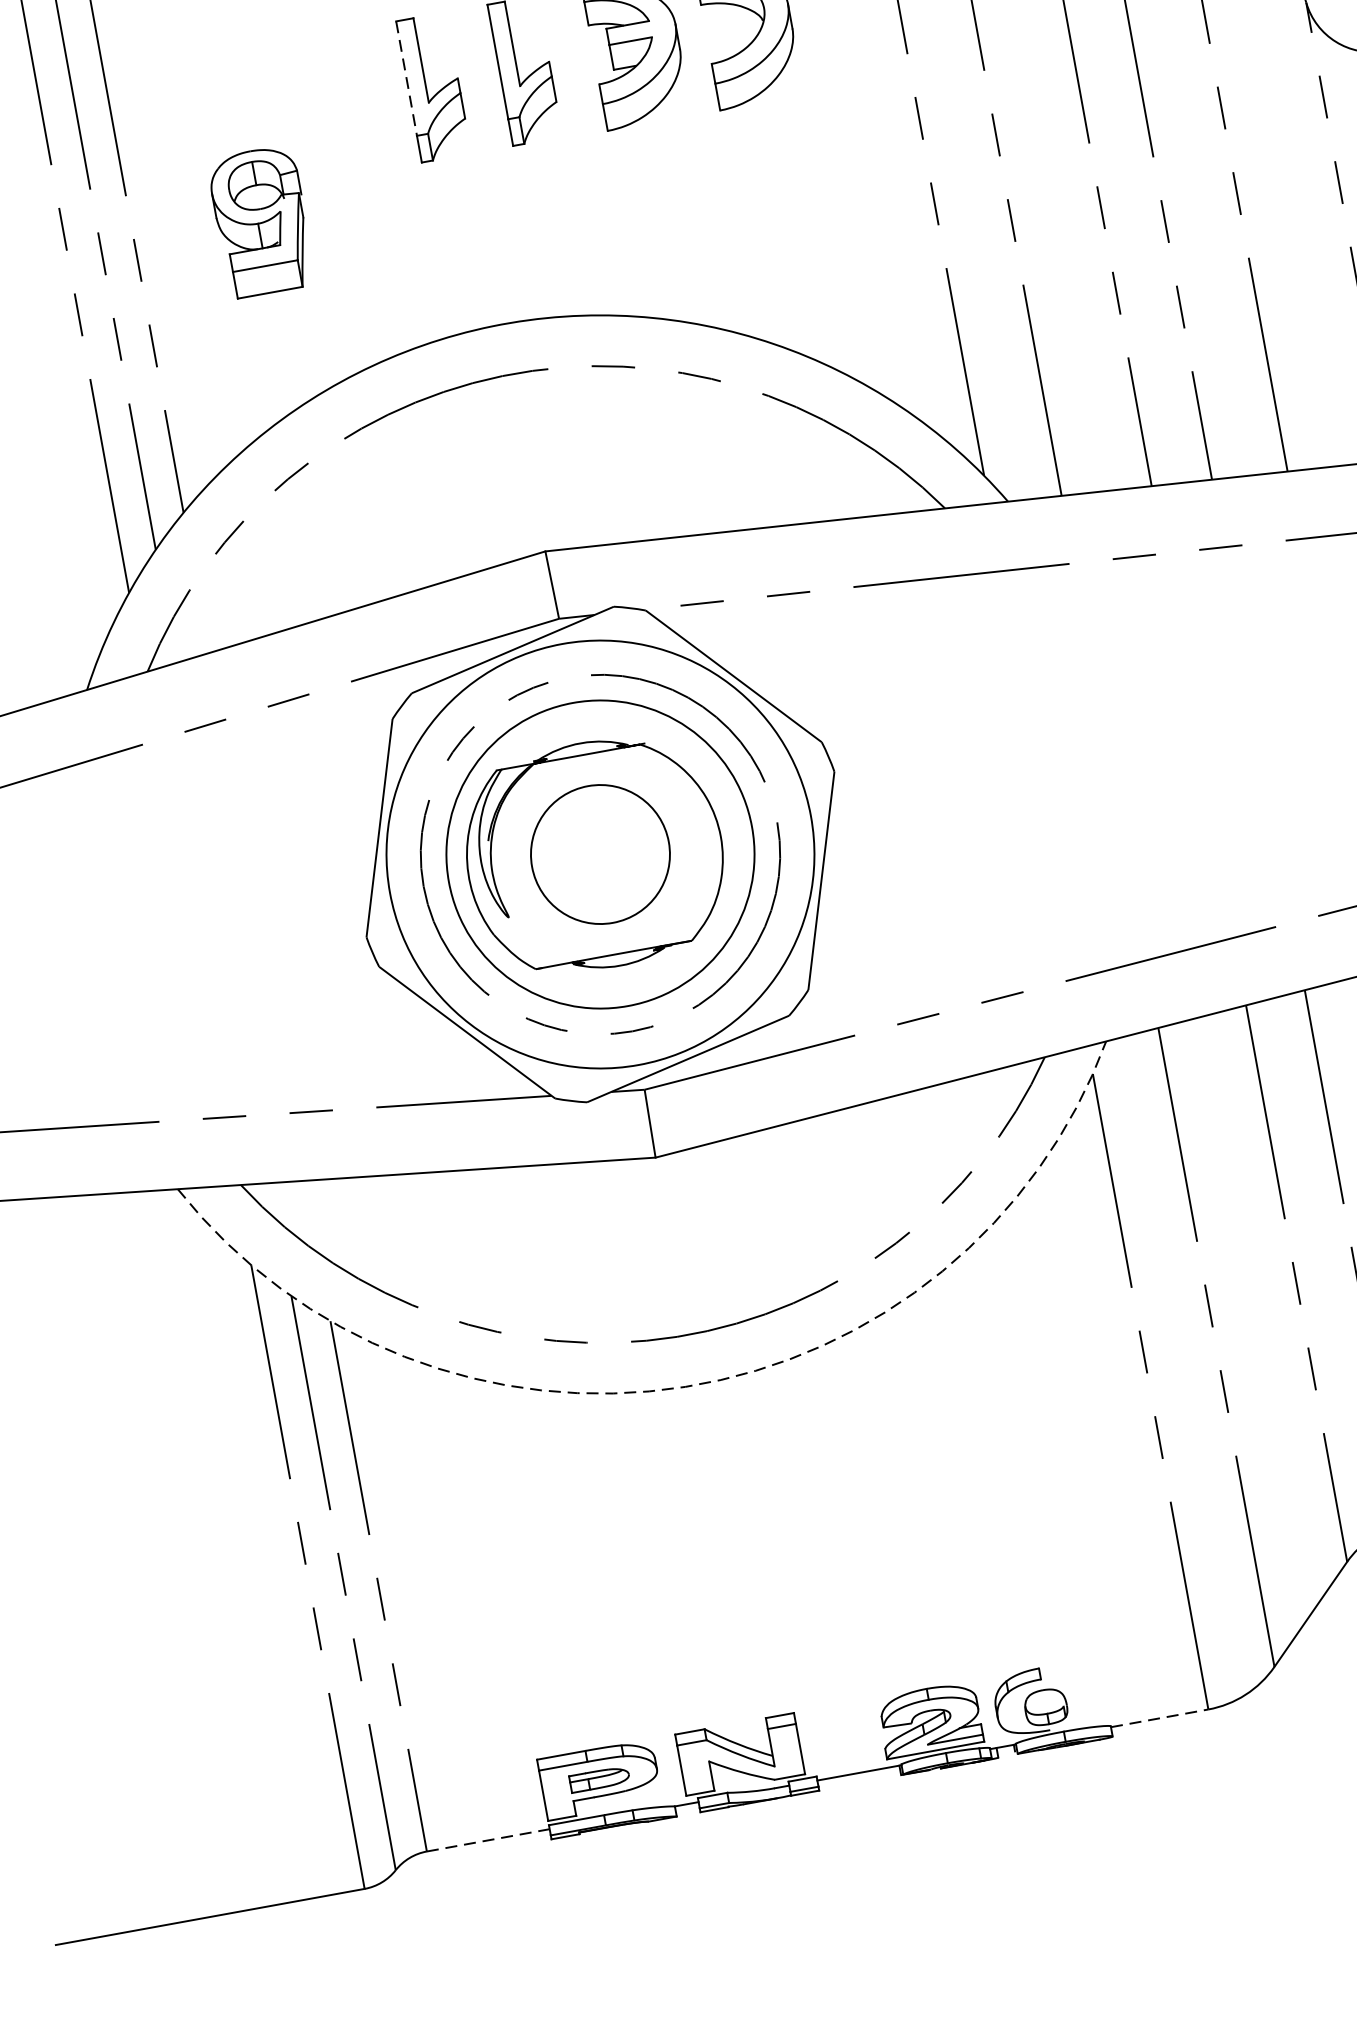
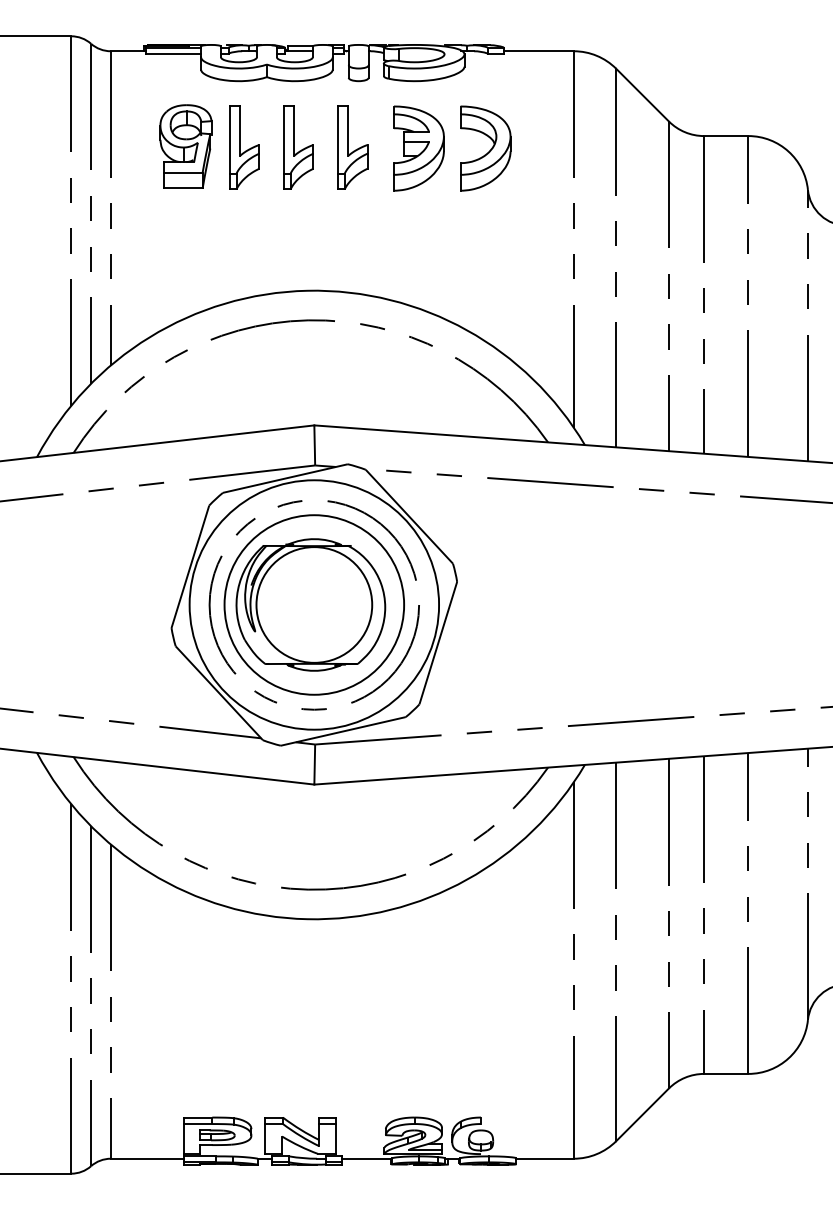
line: (407, 78) -> (284, 139), dashed -> solid
part: (342, 103) -> (244, 147), added
part: (260, 221) -> (185, 146), moved
circle: (600, 853) -> (314, 604), size x1.43
arc: (685, 1387) -> (307, 919), dashed -> solid
line: (1160, 1717) -> (545, 1158), dashed -> solid
line: (488, 1839) -> (147, 1158), dashed -> solid

